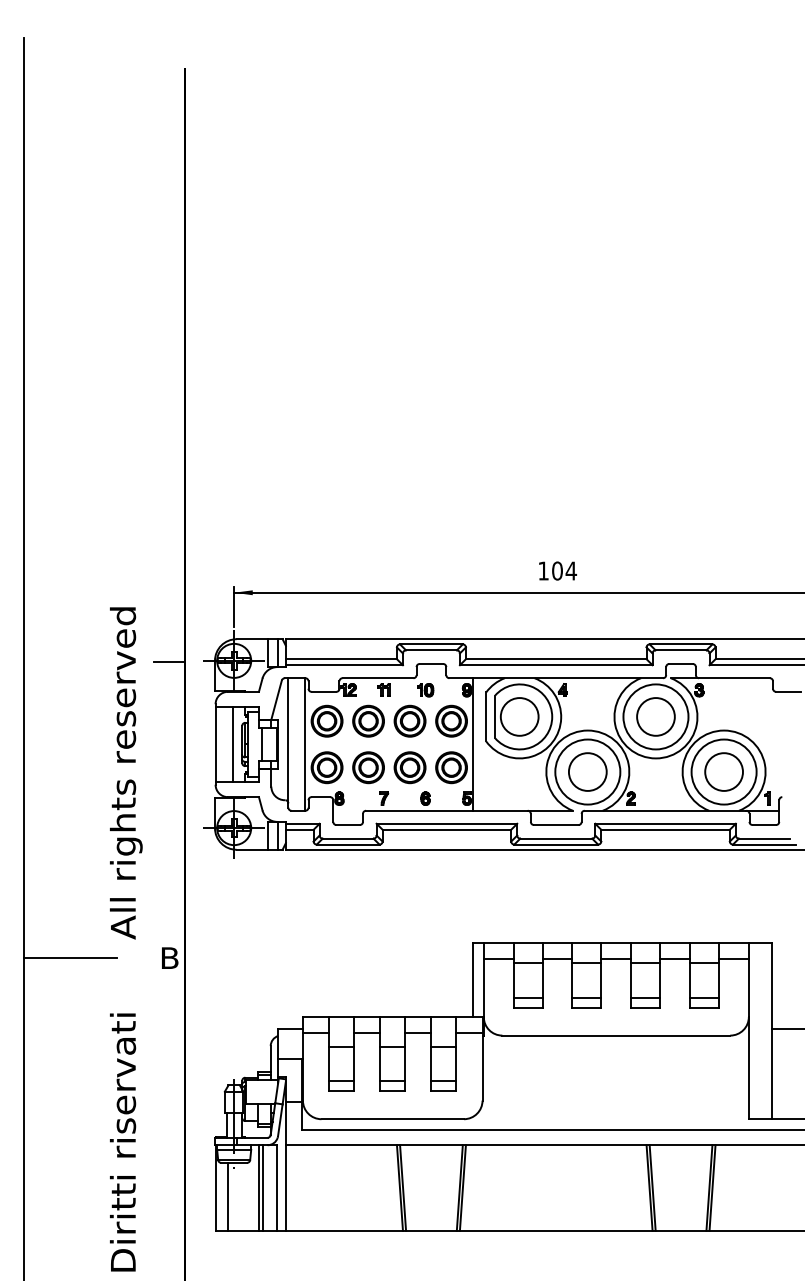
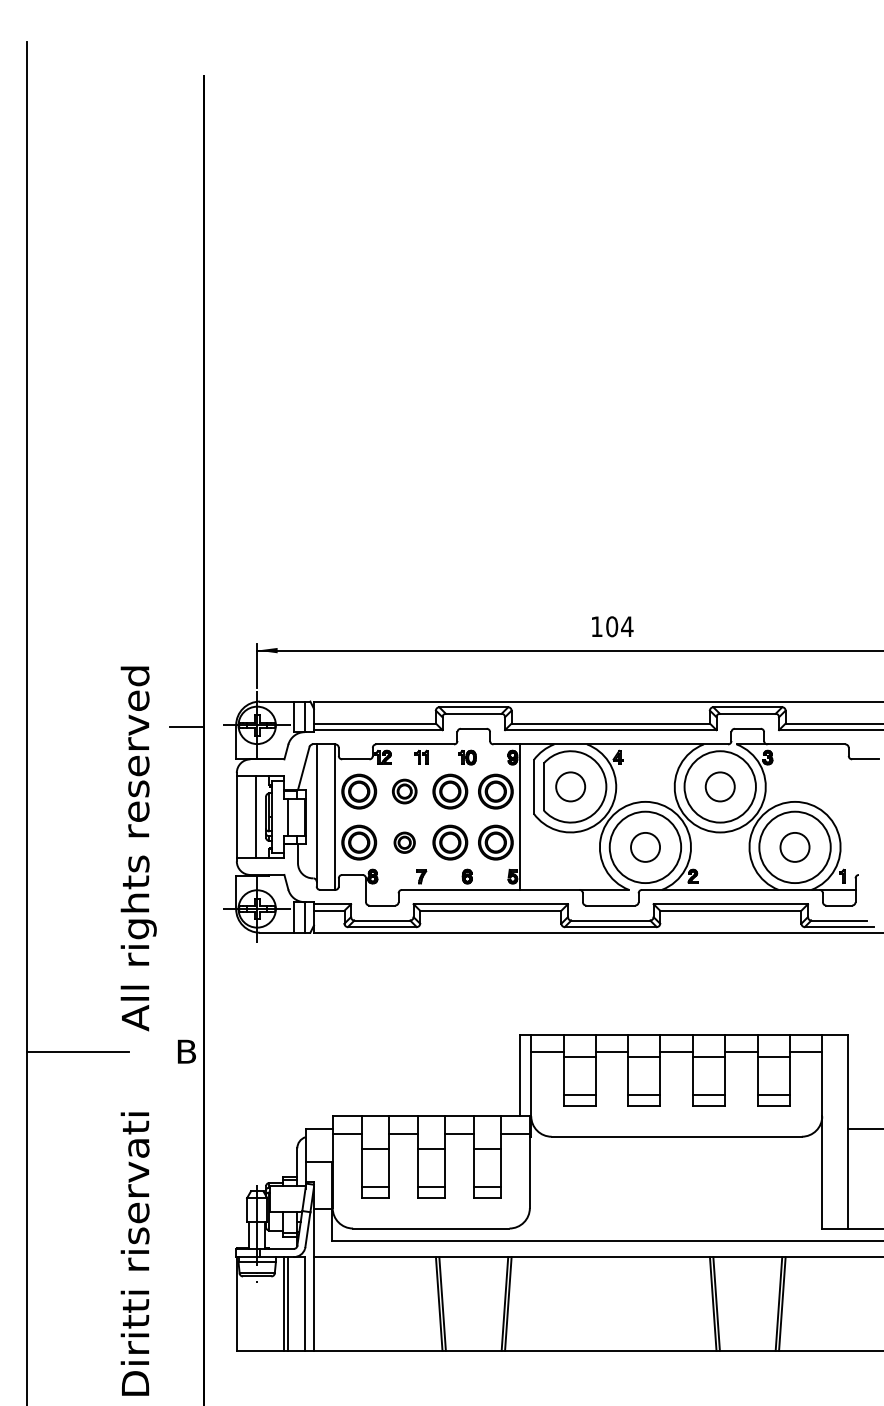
circle: (519, 716) -> (570, 786), size x0.7
circle: (655, 716) -> (719, 786), size x0.7
part: (368, 720) -> (404, 790), size x0.7
part: (368, 767) -> (404, 842), size x0.6
circle: (587, 771) -> (645, 846), size x0.7
circle: (723, 771) -> (794, 846), size x0.7
line: (227, 1196) -> (249, 1313), removed

